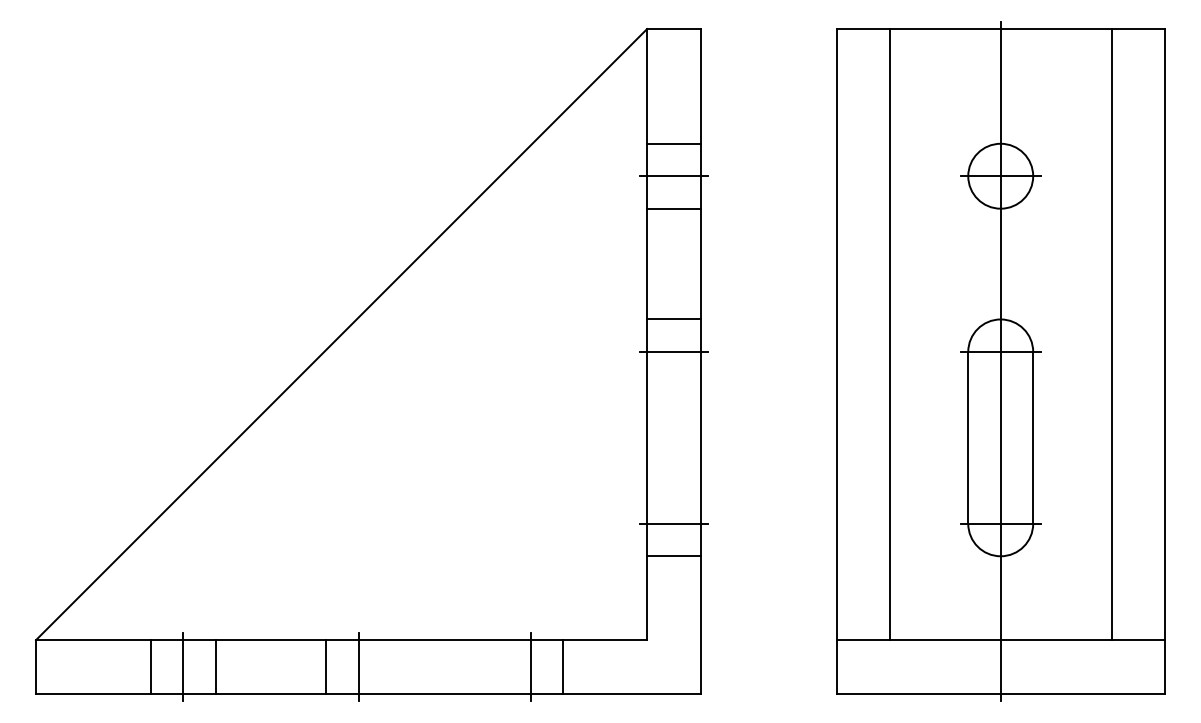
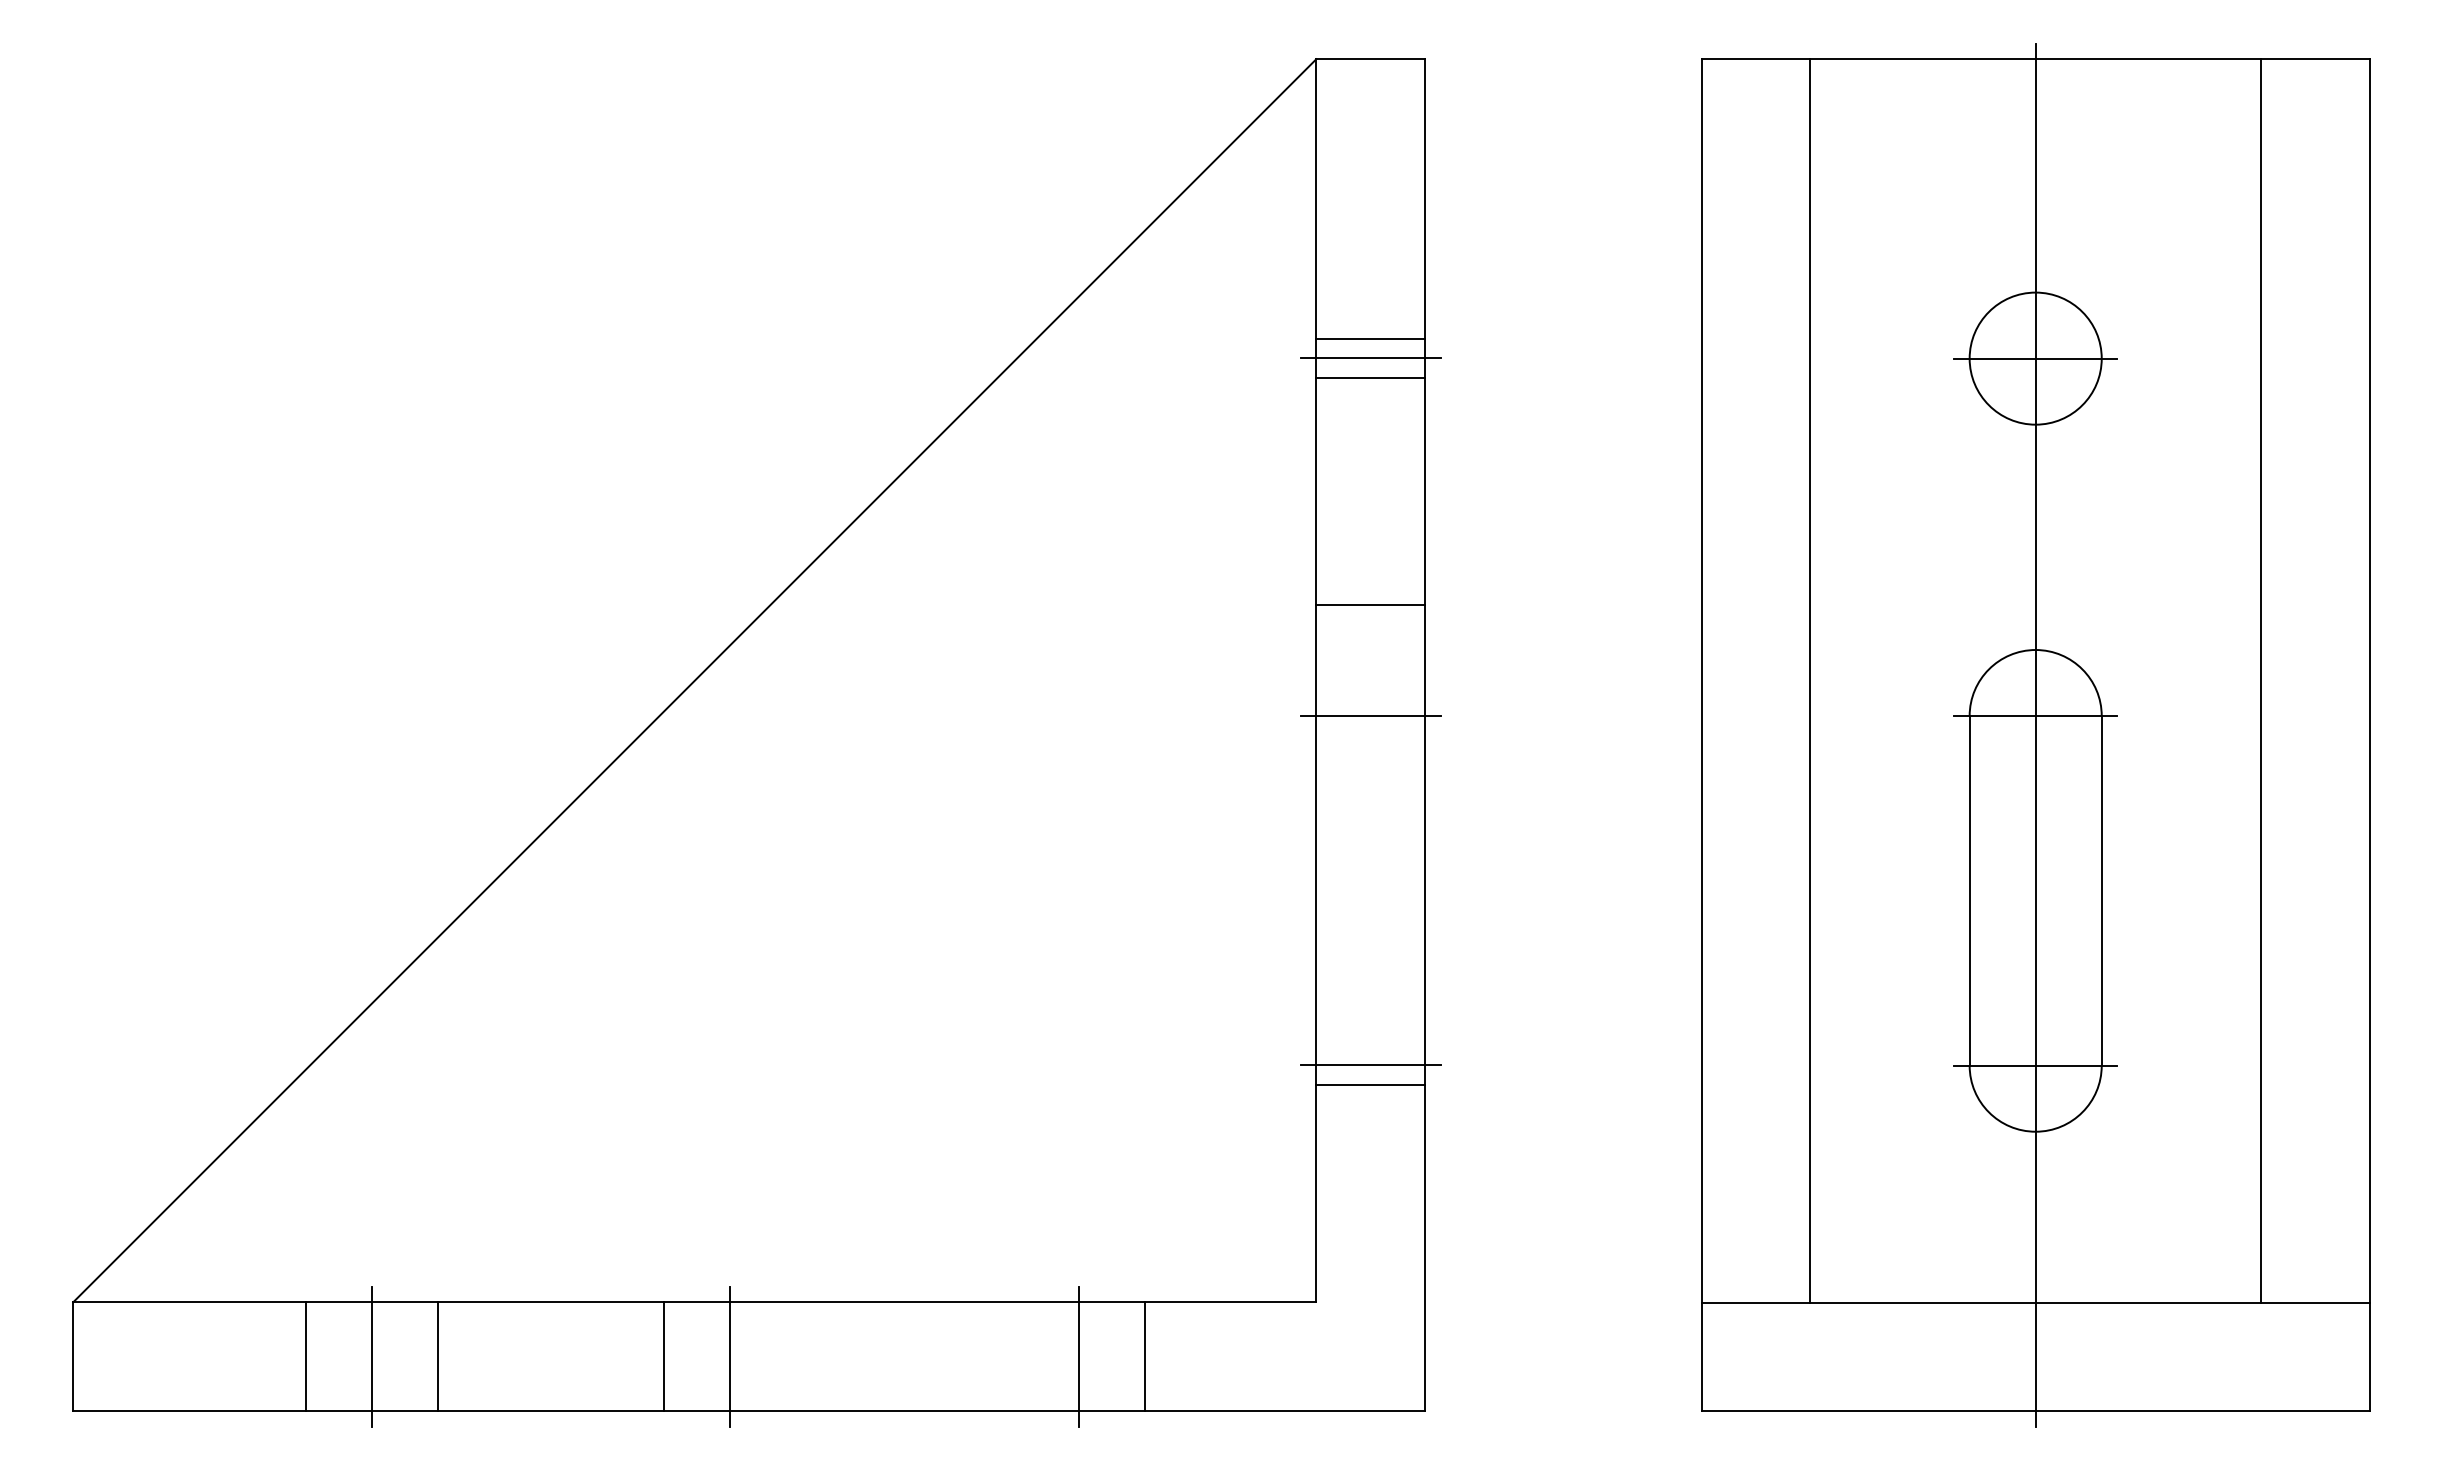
line: (673, 143) -> (1370, 338), moved
line: (673, 208) -> (1370, 377), moved
line: (673, 319) -> (1370, 605), moved
line: (673, 556) -> (1370, 1085), moved

